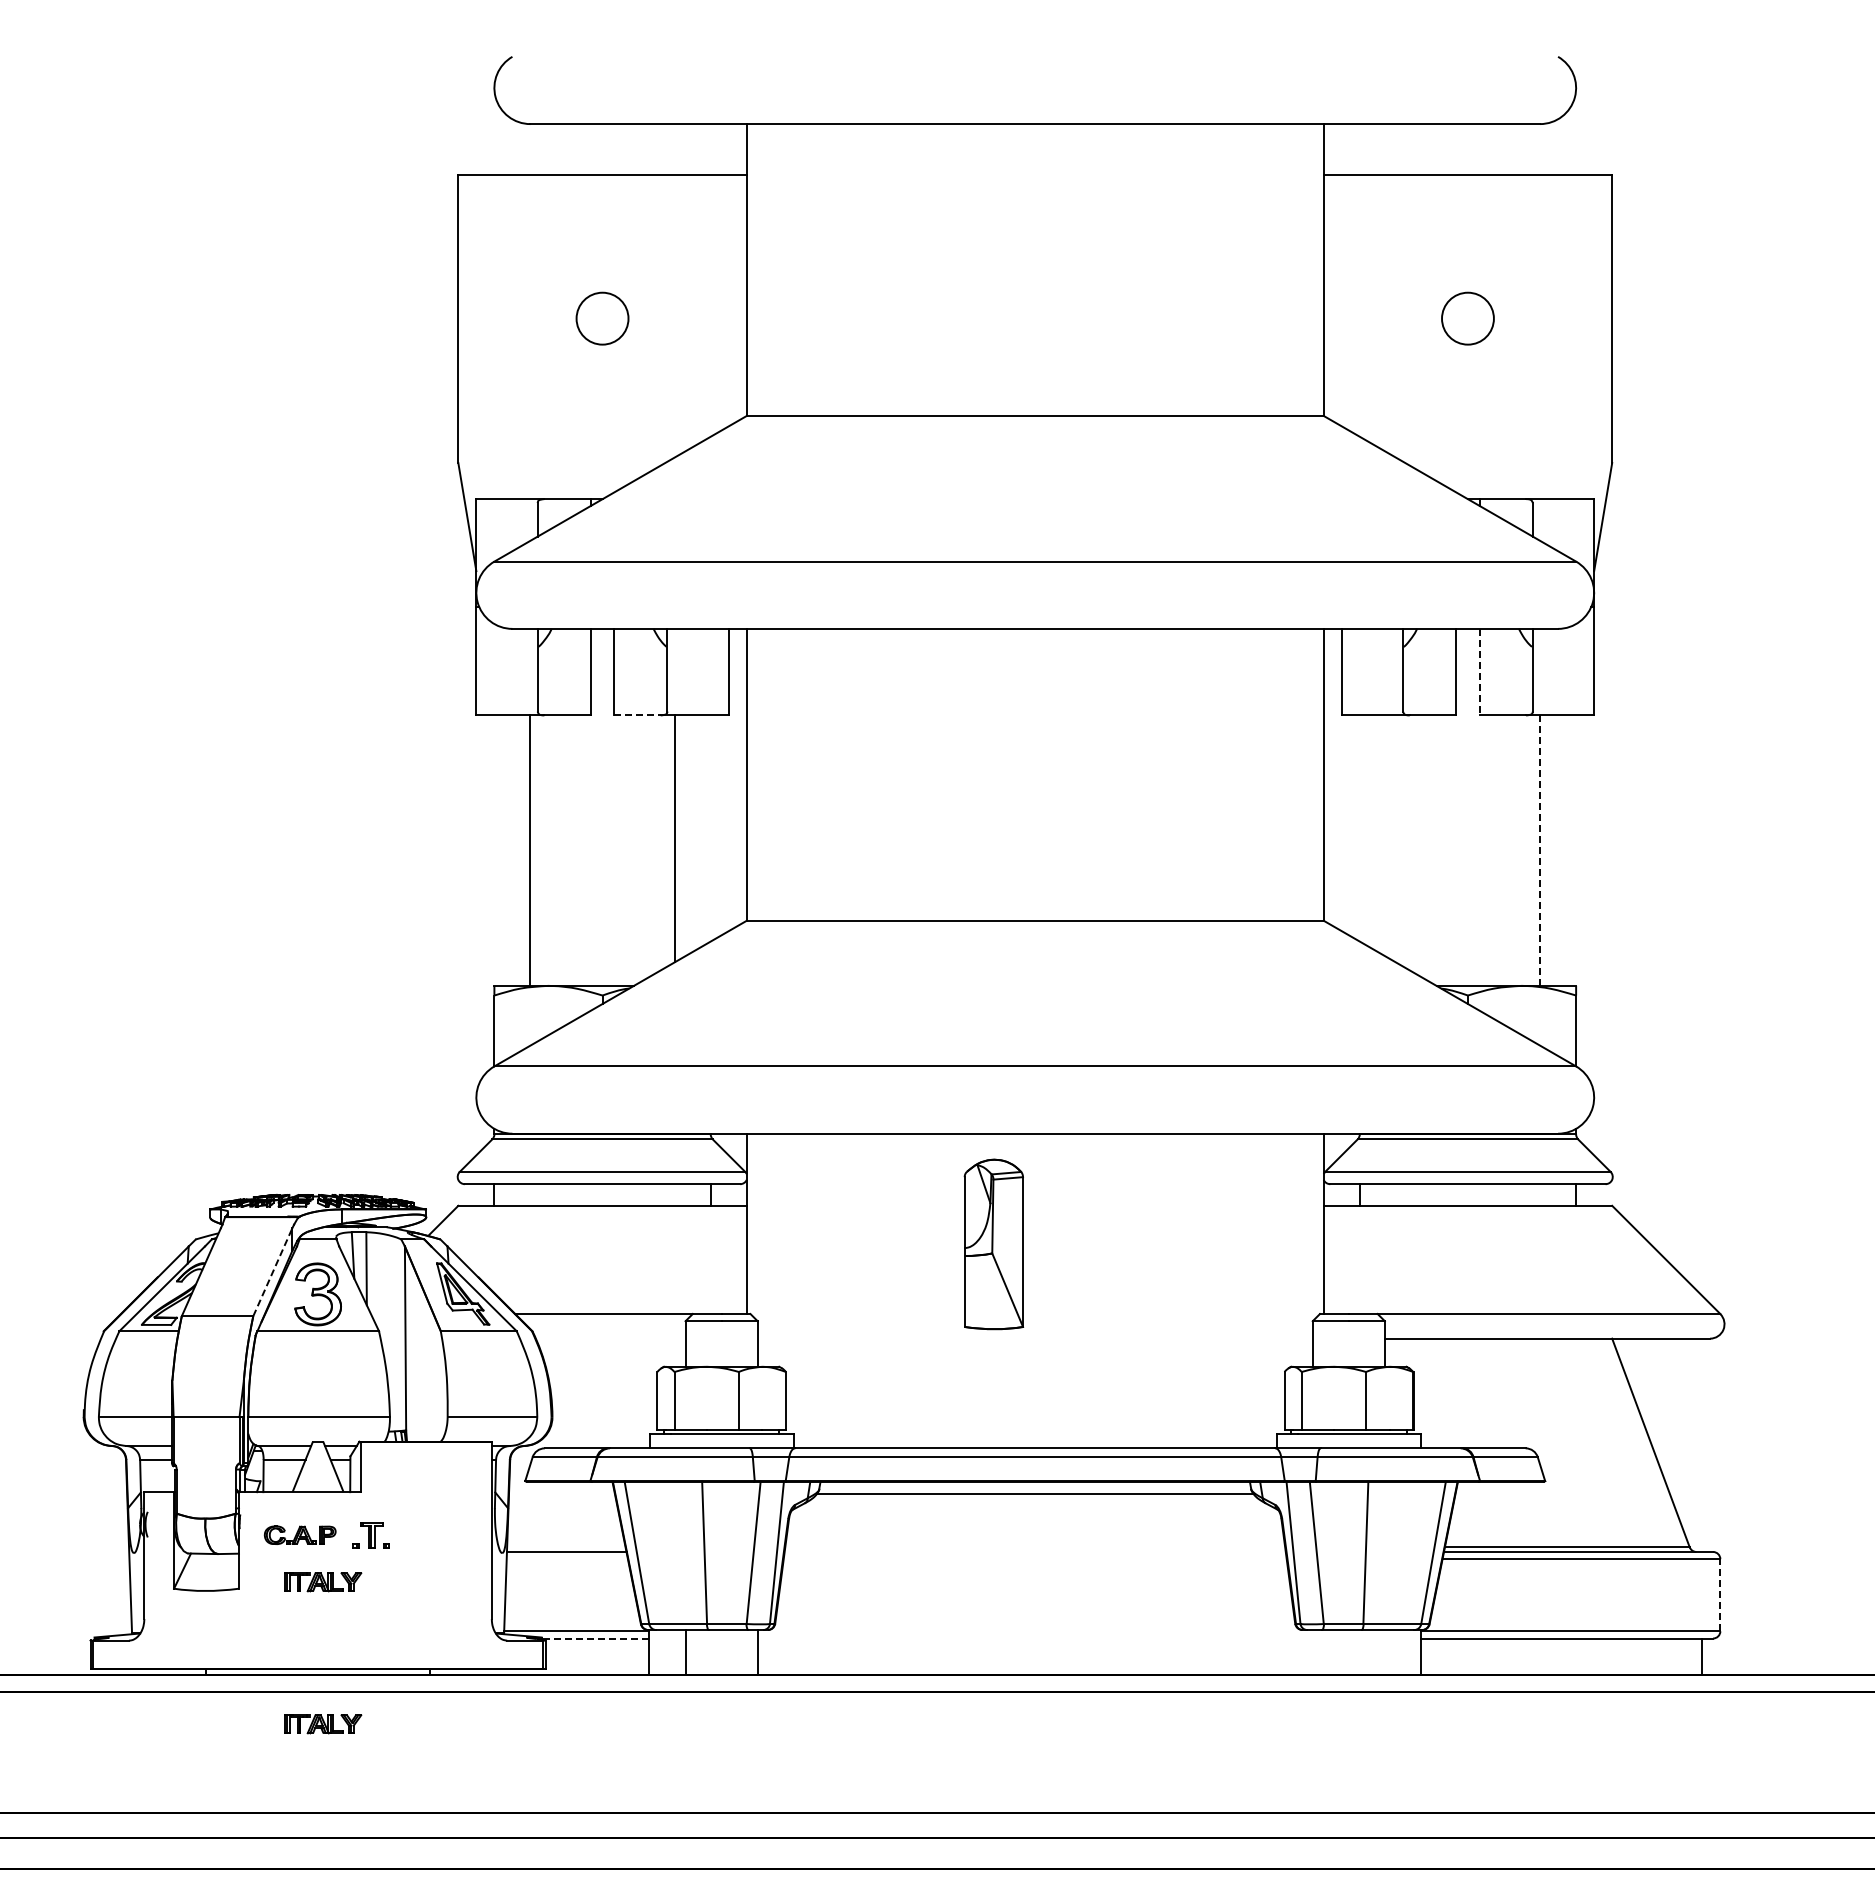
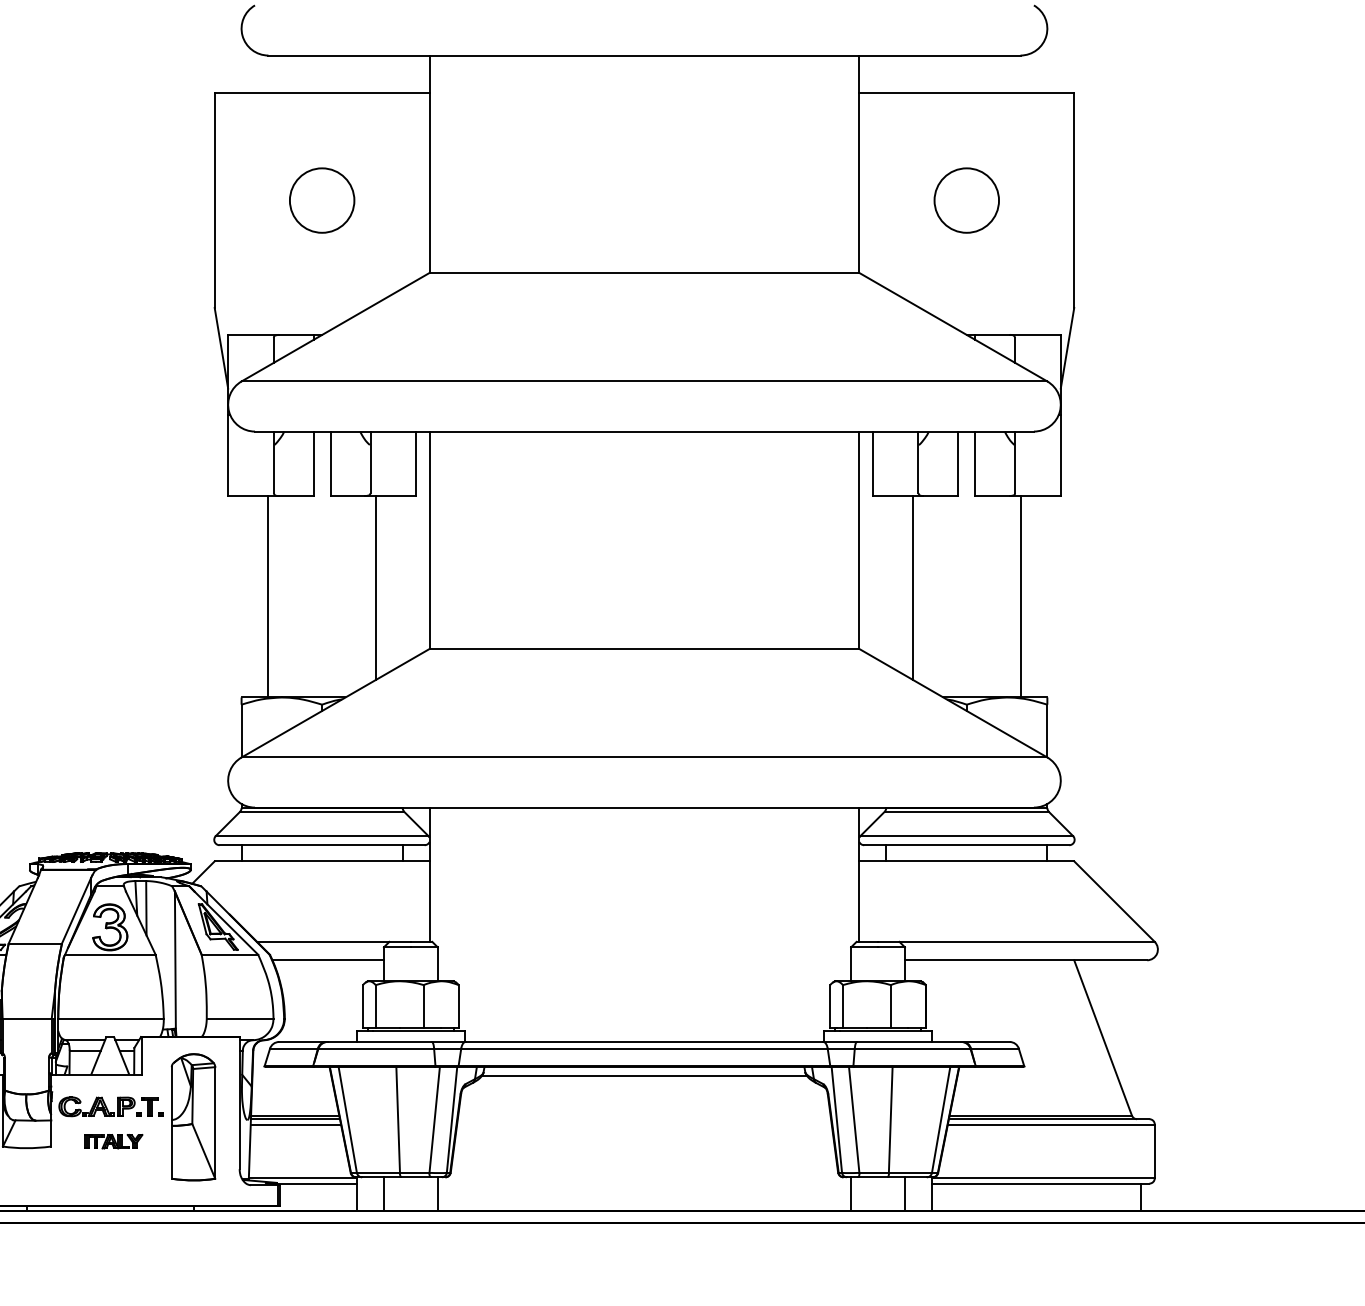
circle: (602, 318) -> (322, 200), size x1.67
circle: (1467, 318) -> (966, 200), size x1.67
line: (1479, 672) -> (975, 464), dashed -> solid
line: (637, 715) -> (348, 496), dashed -> solid
line: (1395, 838) -> (912, 587), added
line: (1540, 850) -> (1020, 596), dashed -> solid
part: (993, 1244) -> (193, 1117), moved
line: (273, 1271) -> (77, 910), dashed -> solid
line: (610, 1338) -> (328, 960), added
part: (299, 1534) -> (96, 1106), size x1.43
line: (566, 1547) -> (295, 1115), added
line: (566, 1559) -> (295, 1124), added
line: (1720, 1594) -> (1154, 1150), dashed -> solid
line: (595, 1638) -> (316, 1183), dashed -> solid
line: (1312, 1652) -> (850, 1194), added
line: (1384, 1652) -> (904, 1194), added
part: (323, 1724) -> (114, 1247), removed

